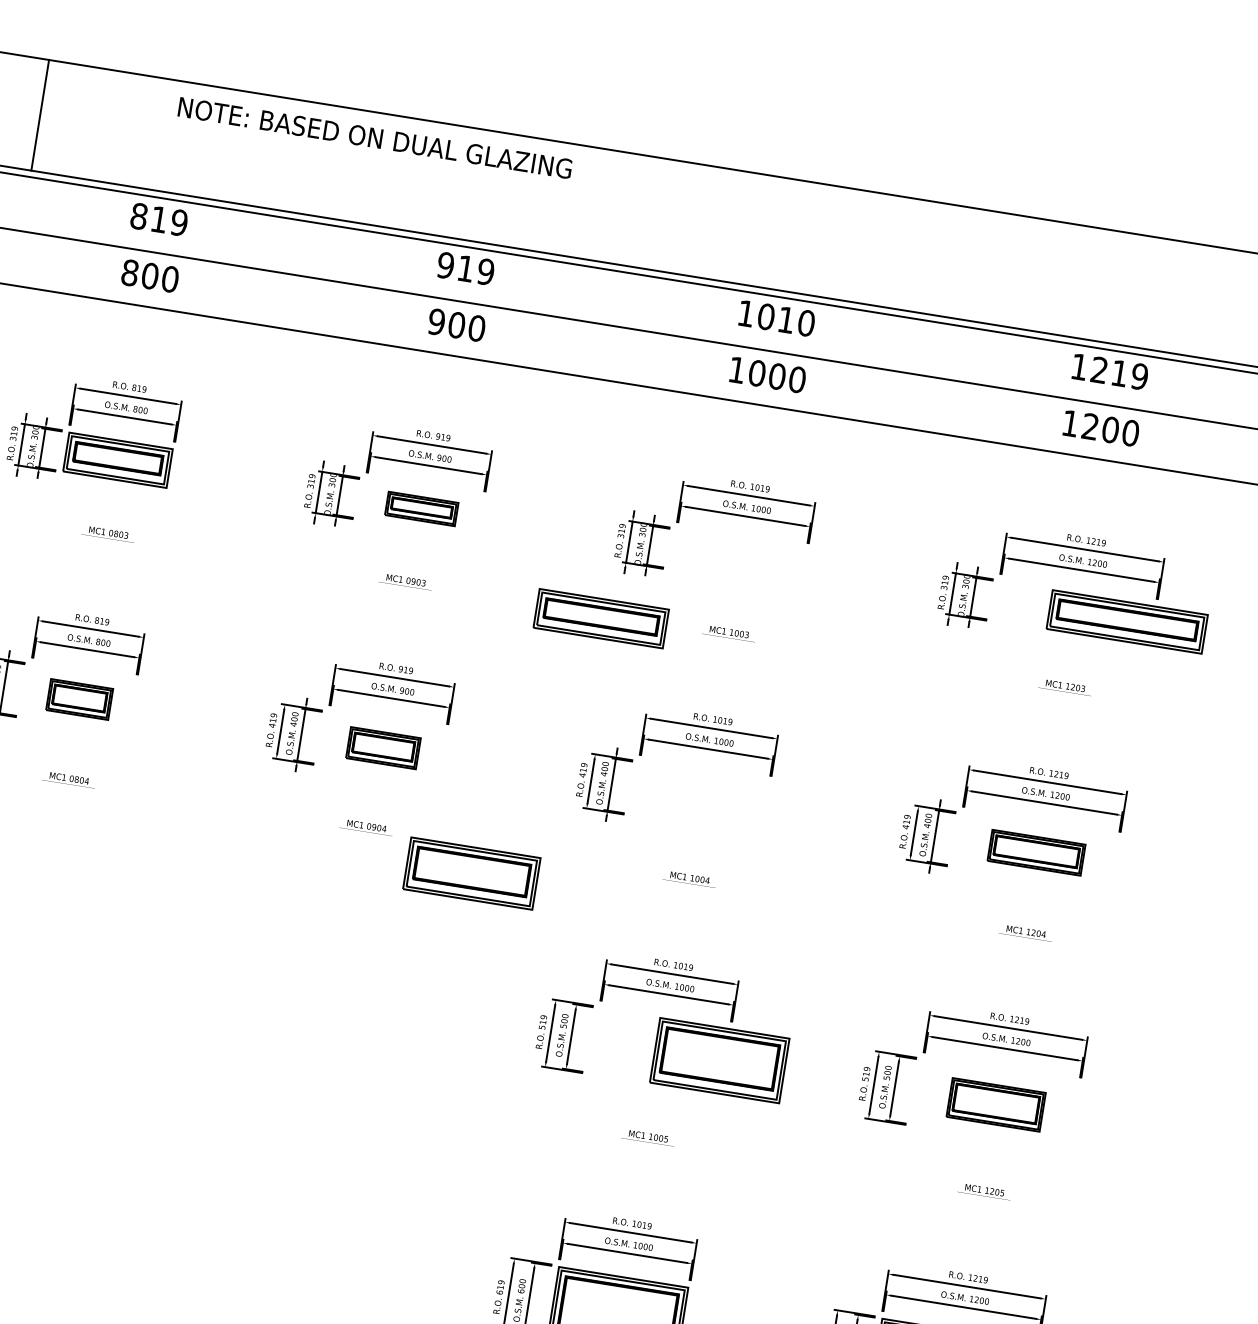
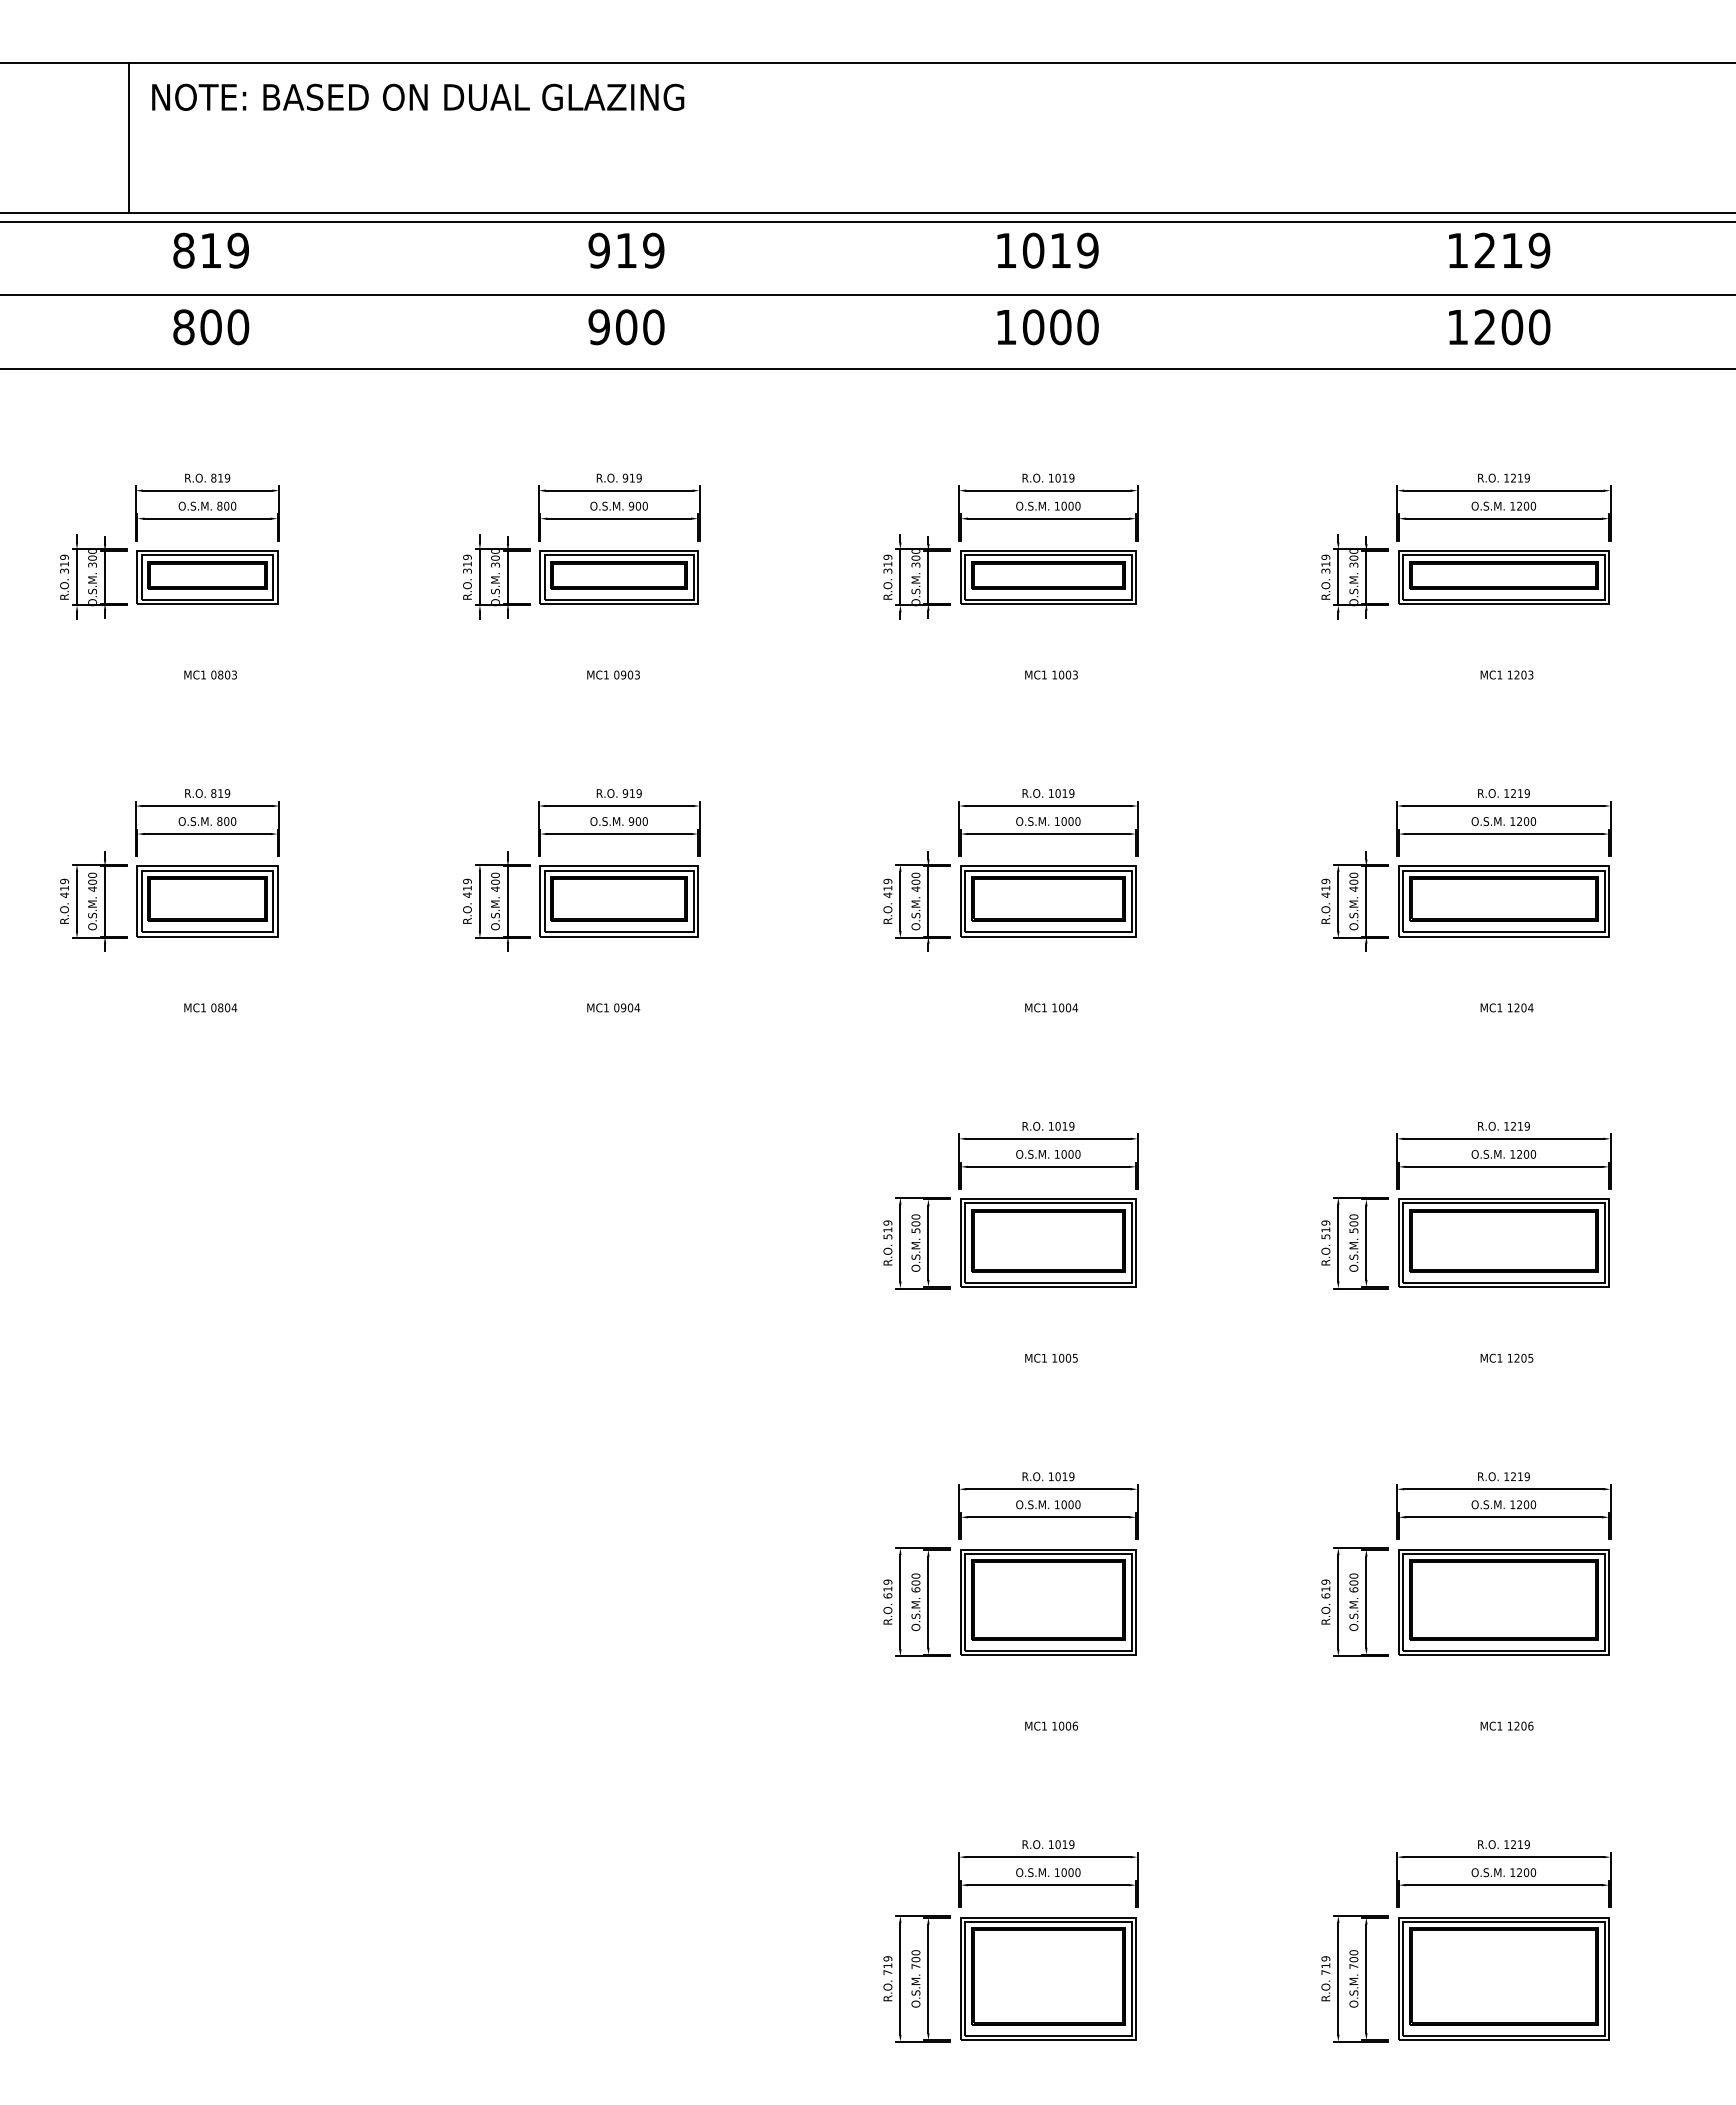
line: (39, 115) -> (128, 138), moved
text: (375, 137) -> (418, 96), moved
text: (806, 323) -> (1087, 250), 1010 -> 1019
part: (421, 508) -> (618, 577), size x1.67
part: (601, 618) -> (1048, 577), moved
part: (1126, 622) -> (1503, 577), moved
part: (79, 699) -> (207, 901), size x1.67
part: (383, 748) -> (618, 901), size x1.67
part: (1036, 852) -> (1503, 901), size x1.67
part: (471, 873) -> (1048, 901), moved
part: (719, 1060) -> (1048, 1242), moved
part: (995, 1104) -> (1503, 1242), size x1.67

